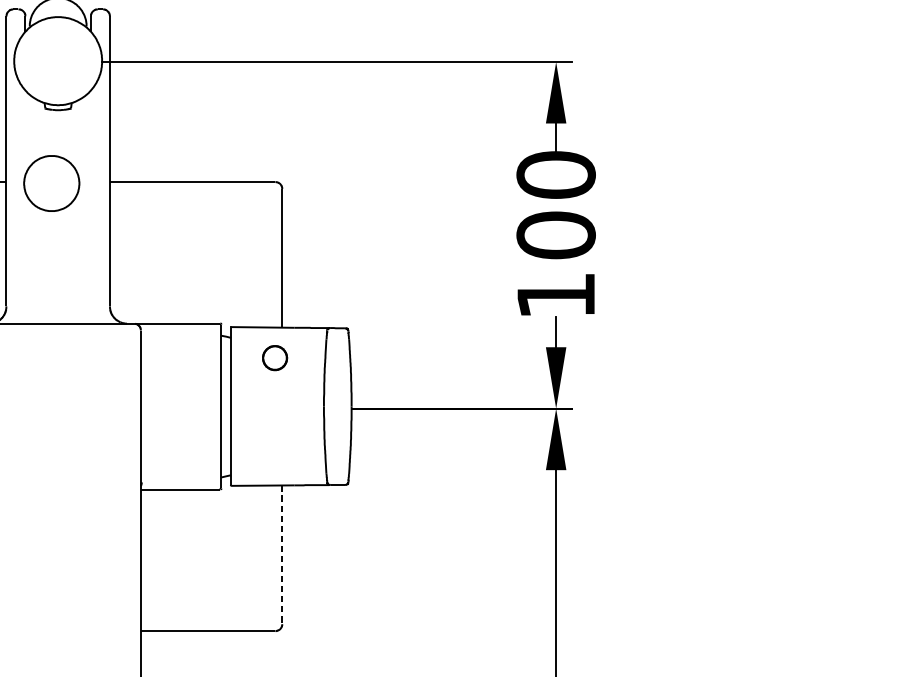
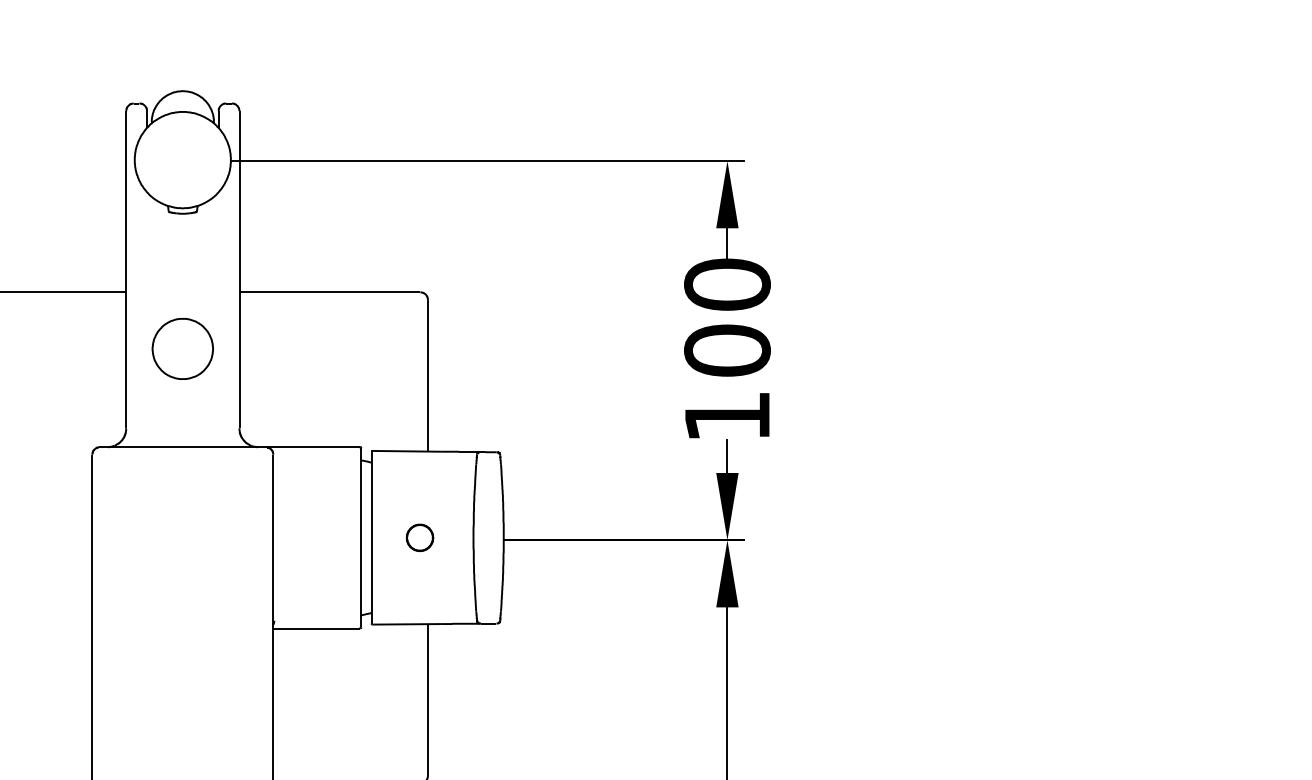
part: (51, 183) -> (182, 348), moved
part: (275, 357) -> (420, 537), moved
line: (281, 554) -> (427, 699), dashed -> solid

